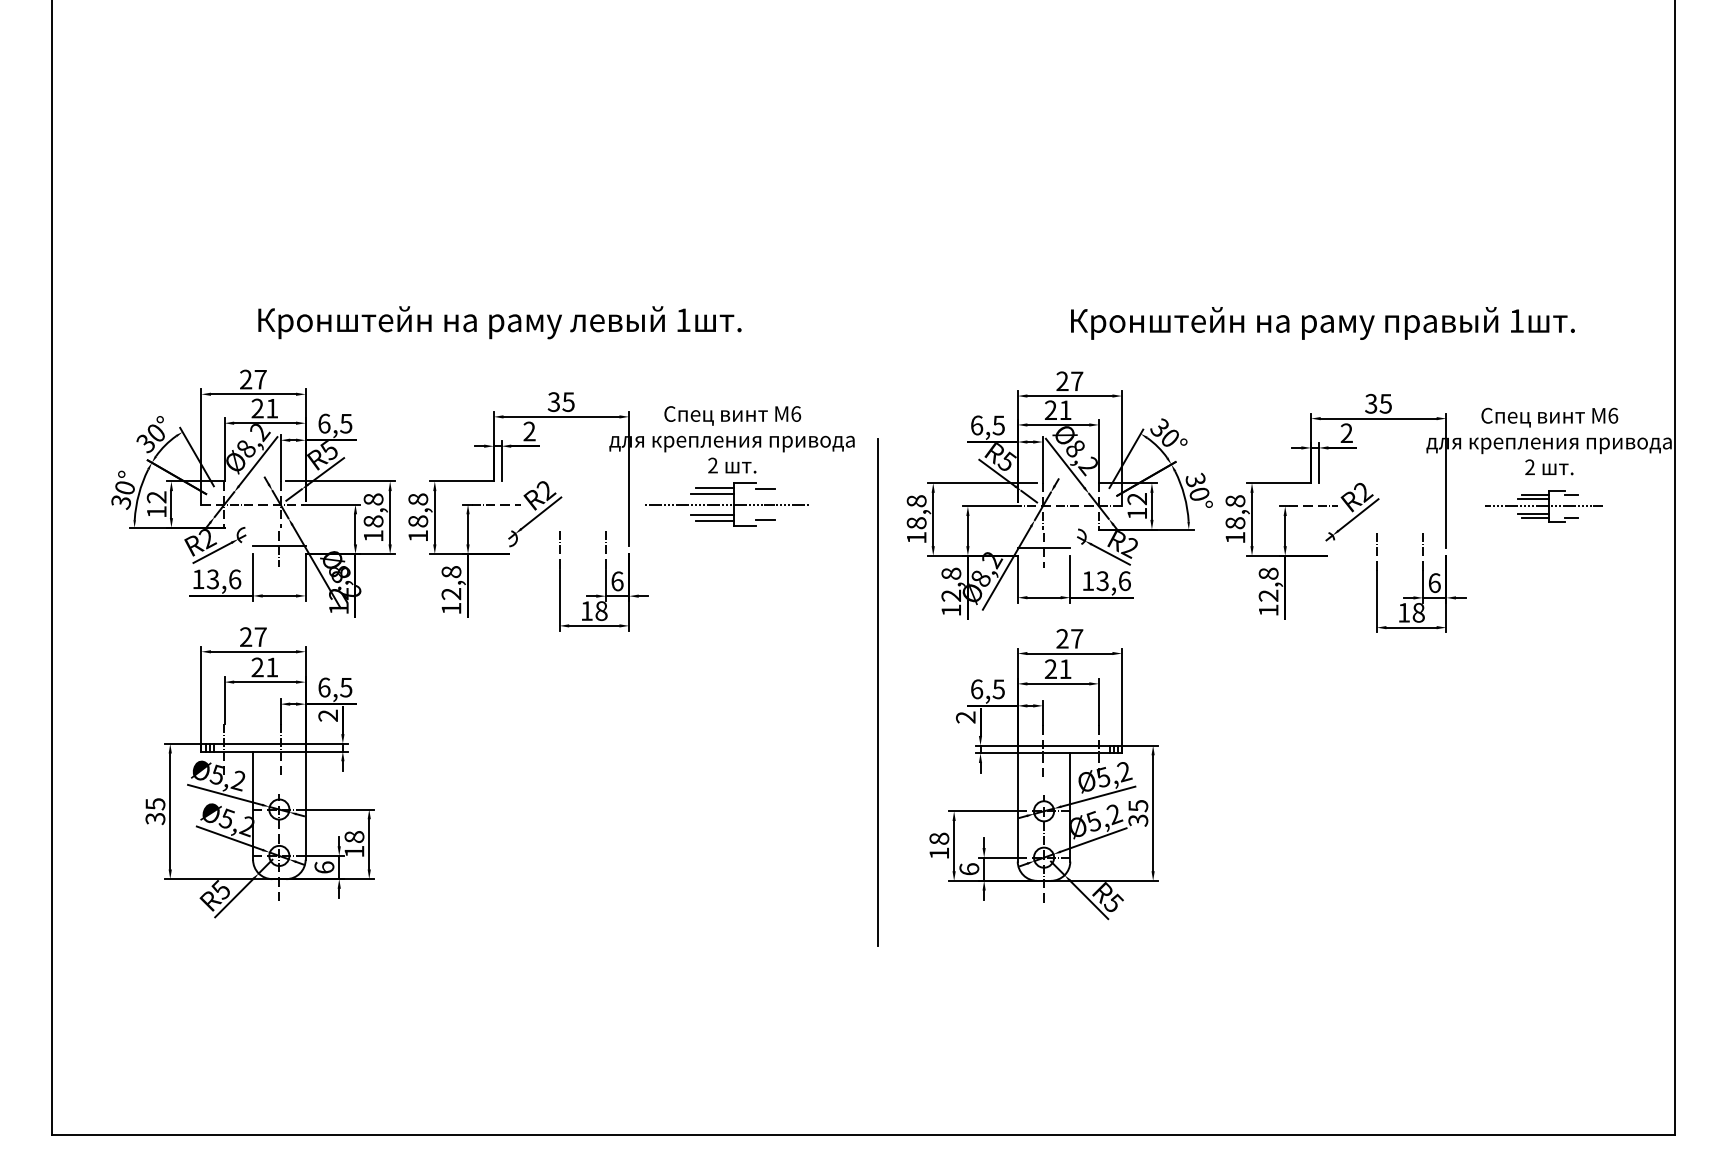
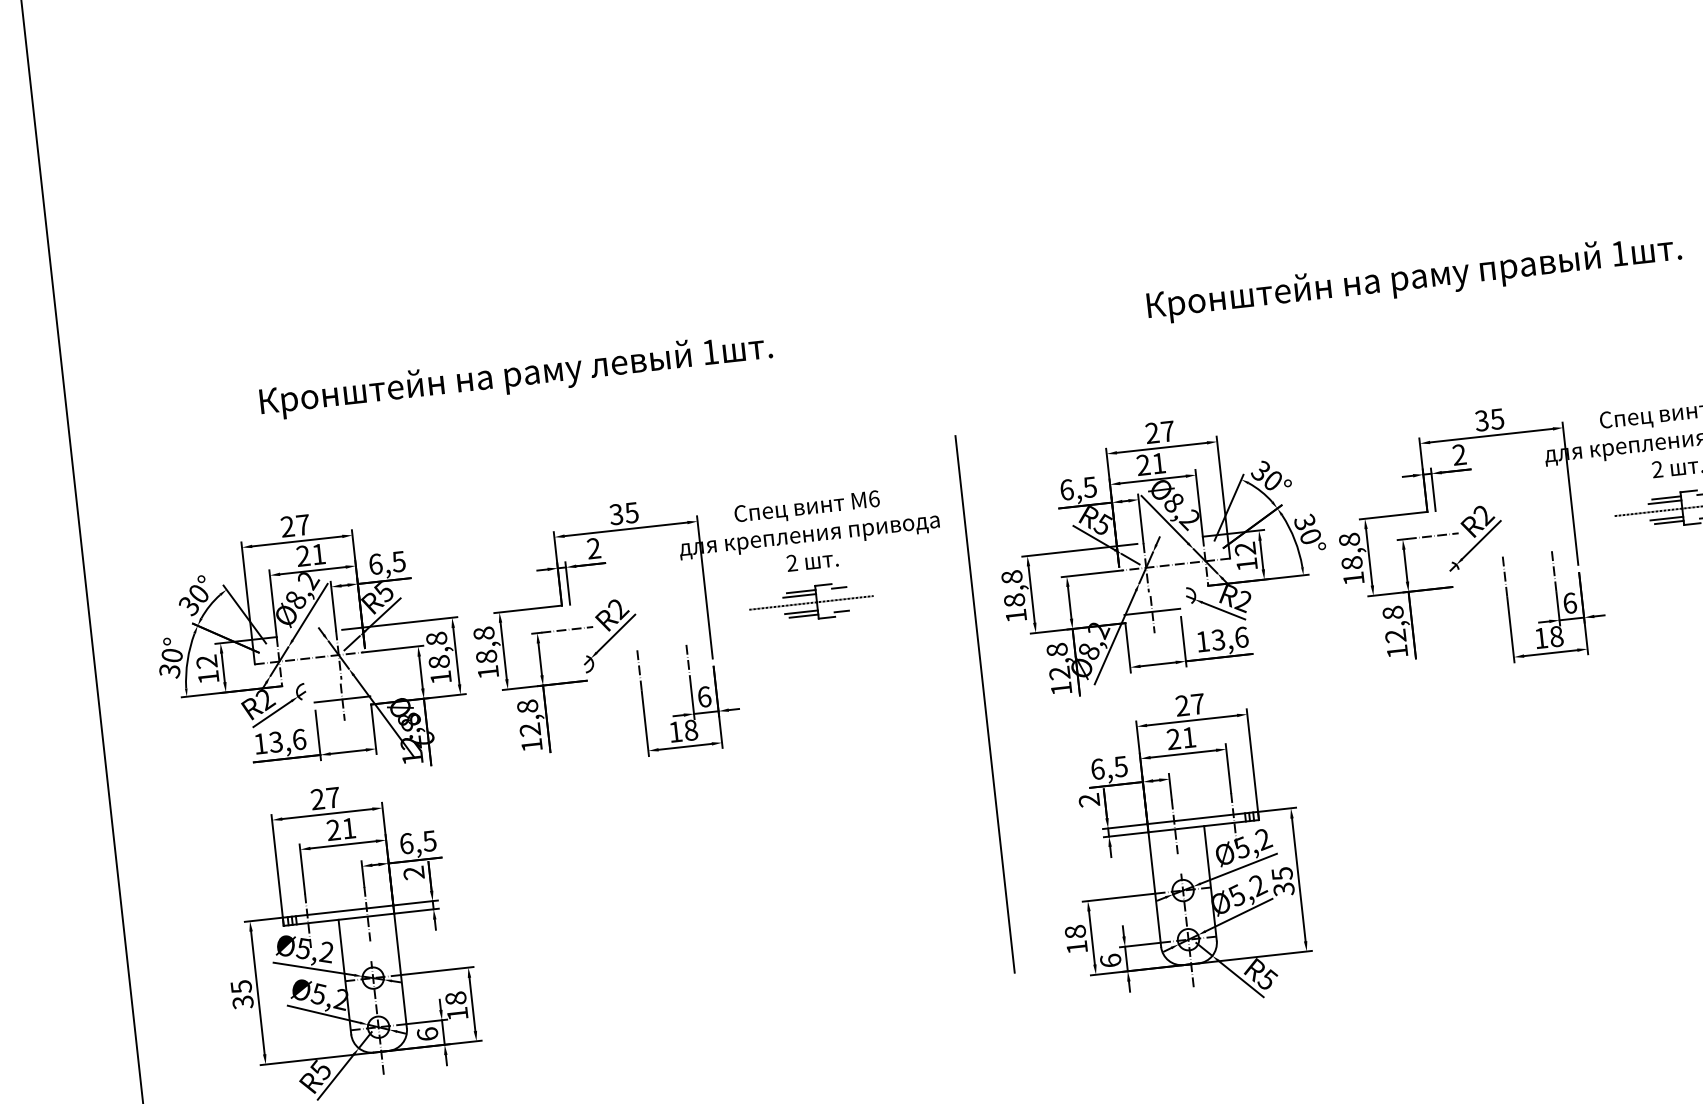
text: (499, 322) -> (515, 376), moved
text: (1322, 323) -> (1414, 279), moved
part: (726, 504) -> (810, 602), size x0.71
line: (877, 692) -> (984, 704), moved

